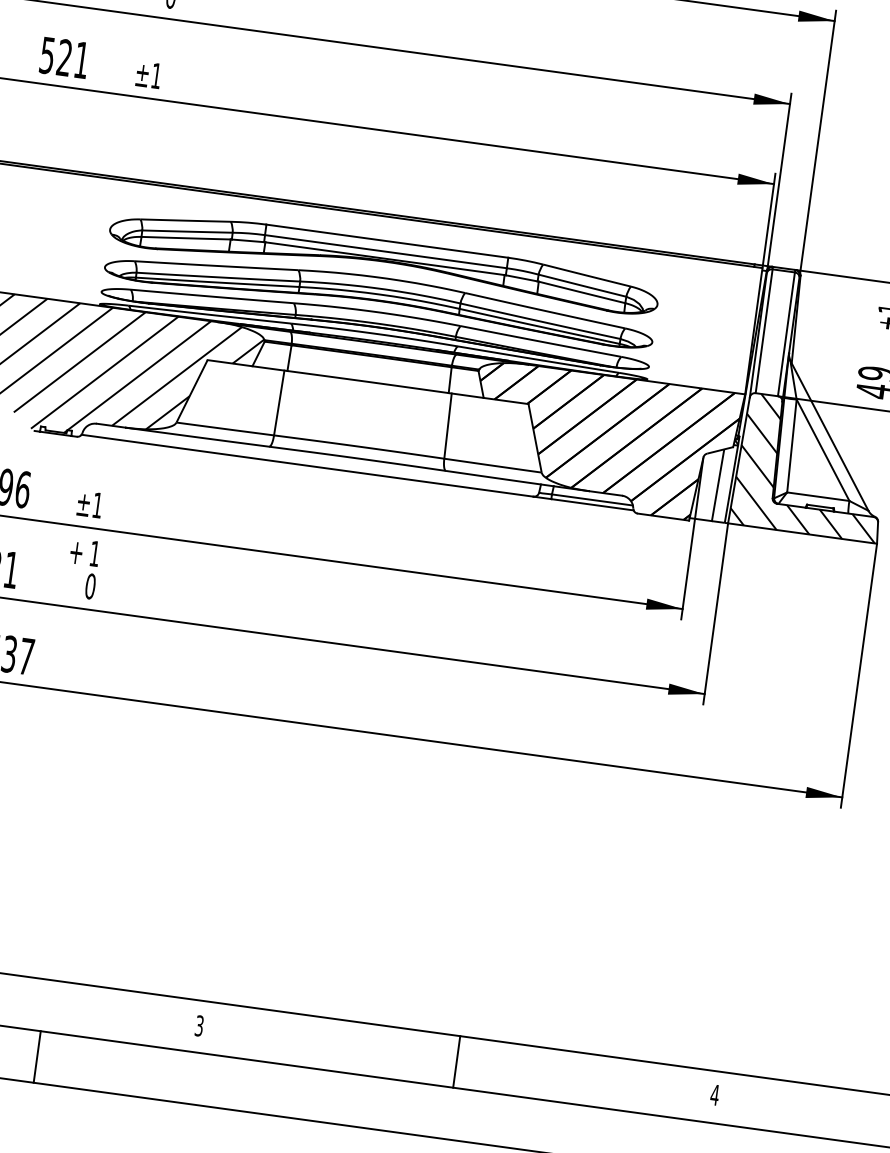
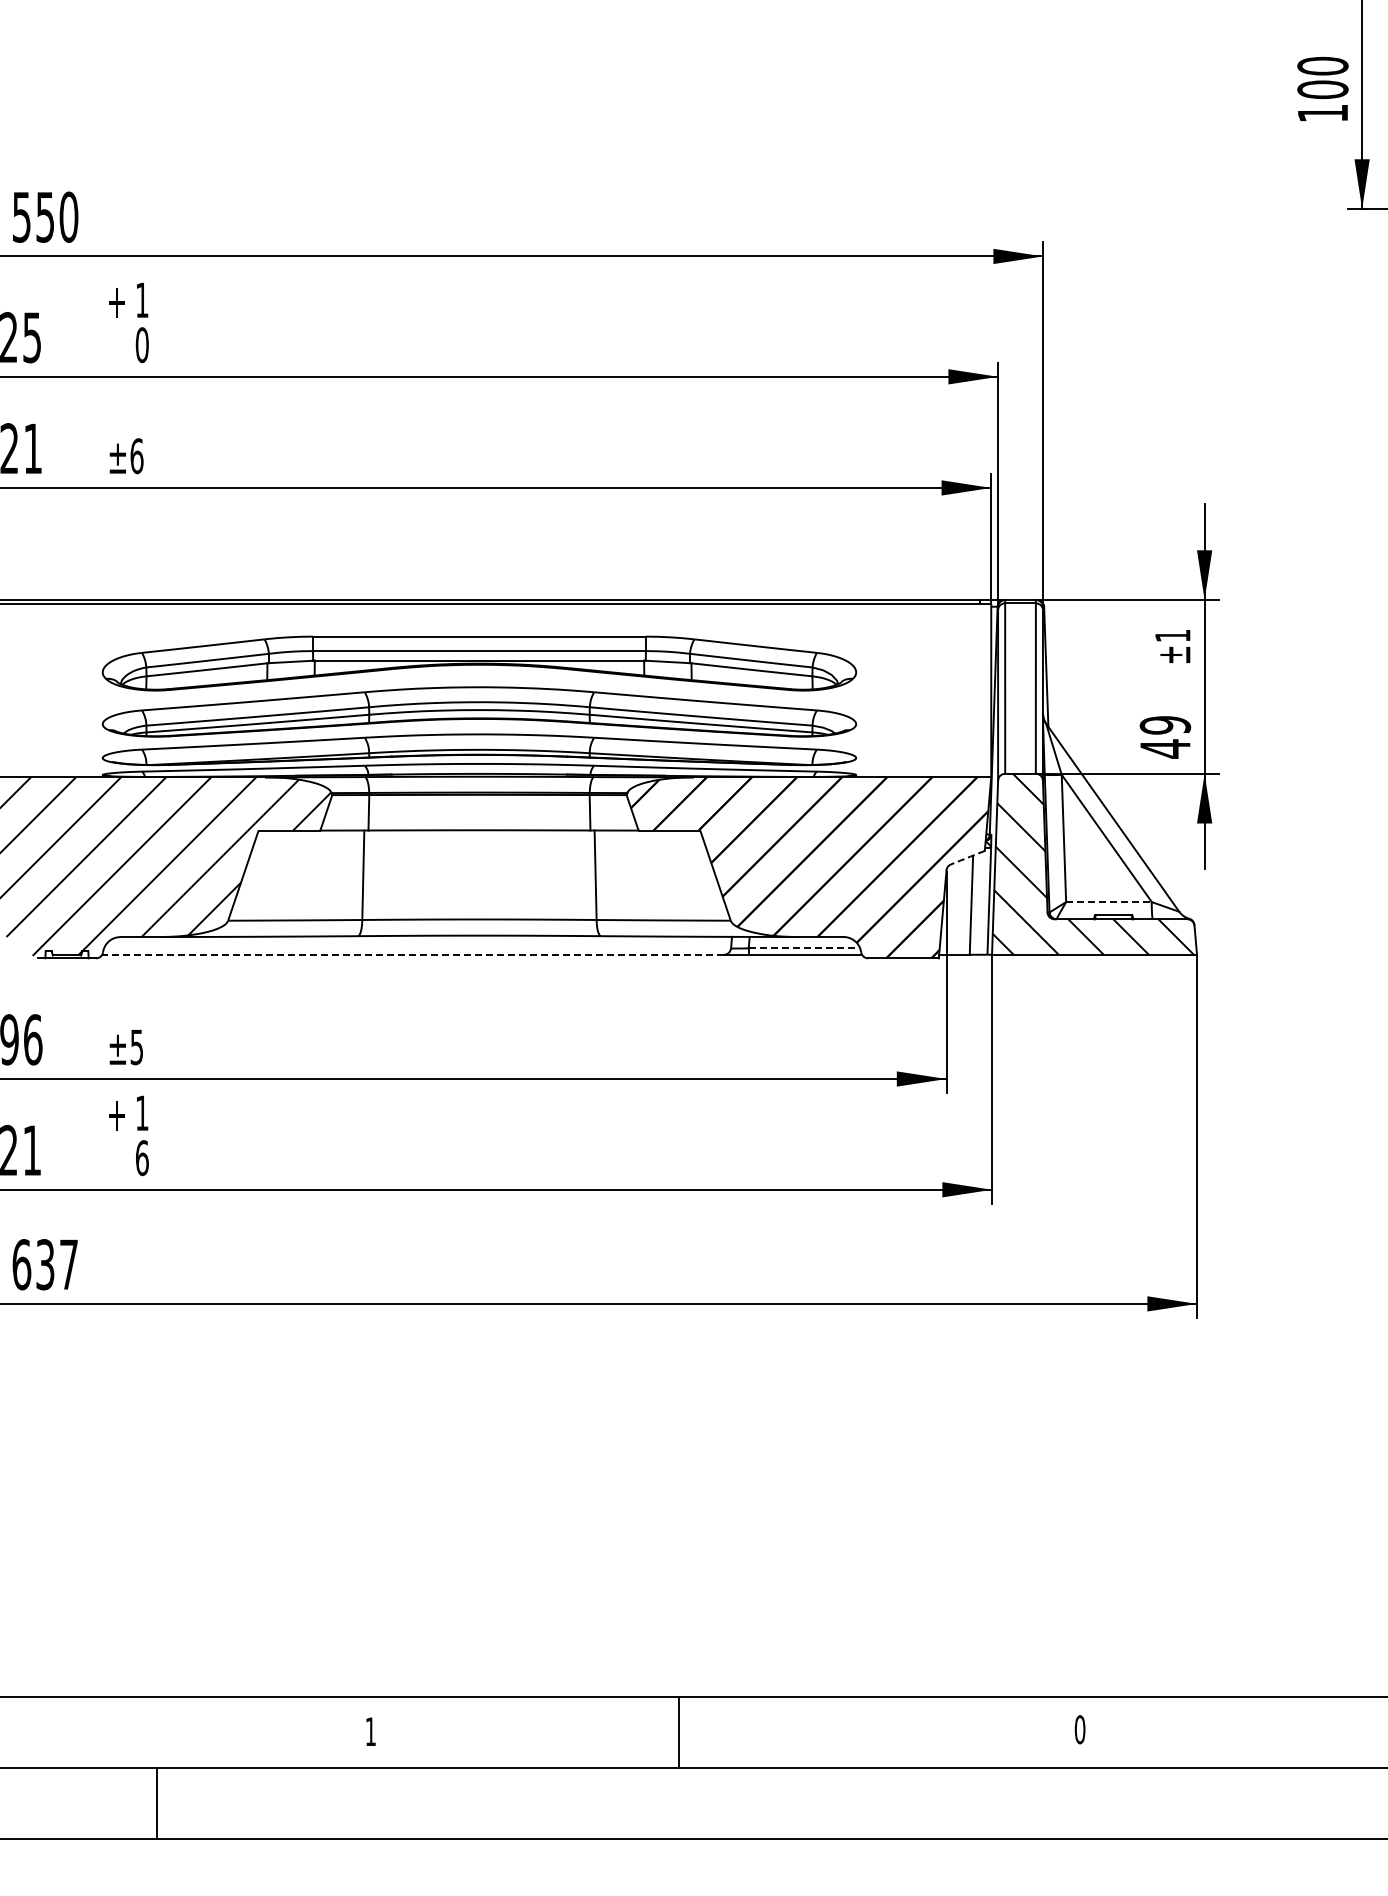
text: (156, 76) -> (136, 456), ±1 -> ±6
line: (719, 450) -> (967, 857), solid -> dashed
line: (307, 465) -> (413, 954), solid -> dashed
line: (817, 496) -> (1108, 902), solid -> dashed
line: (592, 500) -> (804, 948), solid -> dashed
text: (97, 505) -> (136, 1047), ±1 -> ±5
text: (90, 585) -> (141, 1157), 0 -> 6
text: (199, 1025) -> (370, 1731), 3 -> 1
line: (457, 1061) -> (679, 1732), moved
text: (714, 1094) -> (1079, 1729), 4 -> 0

